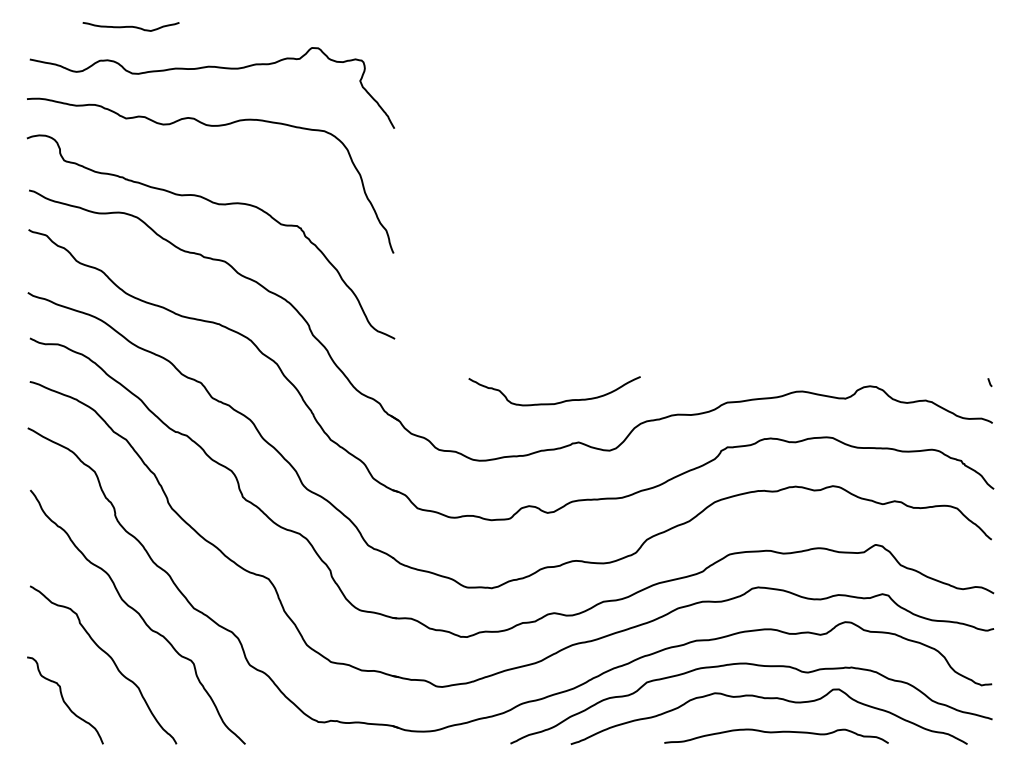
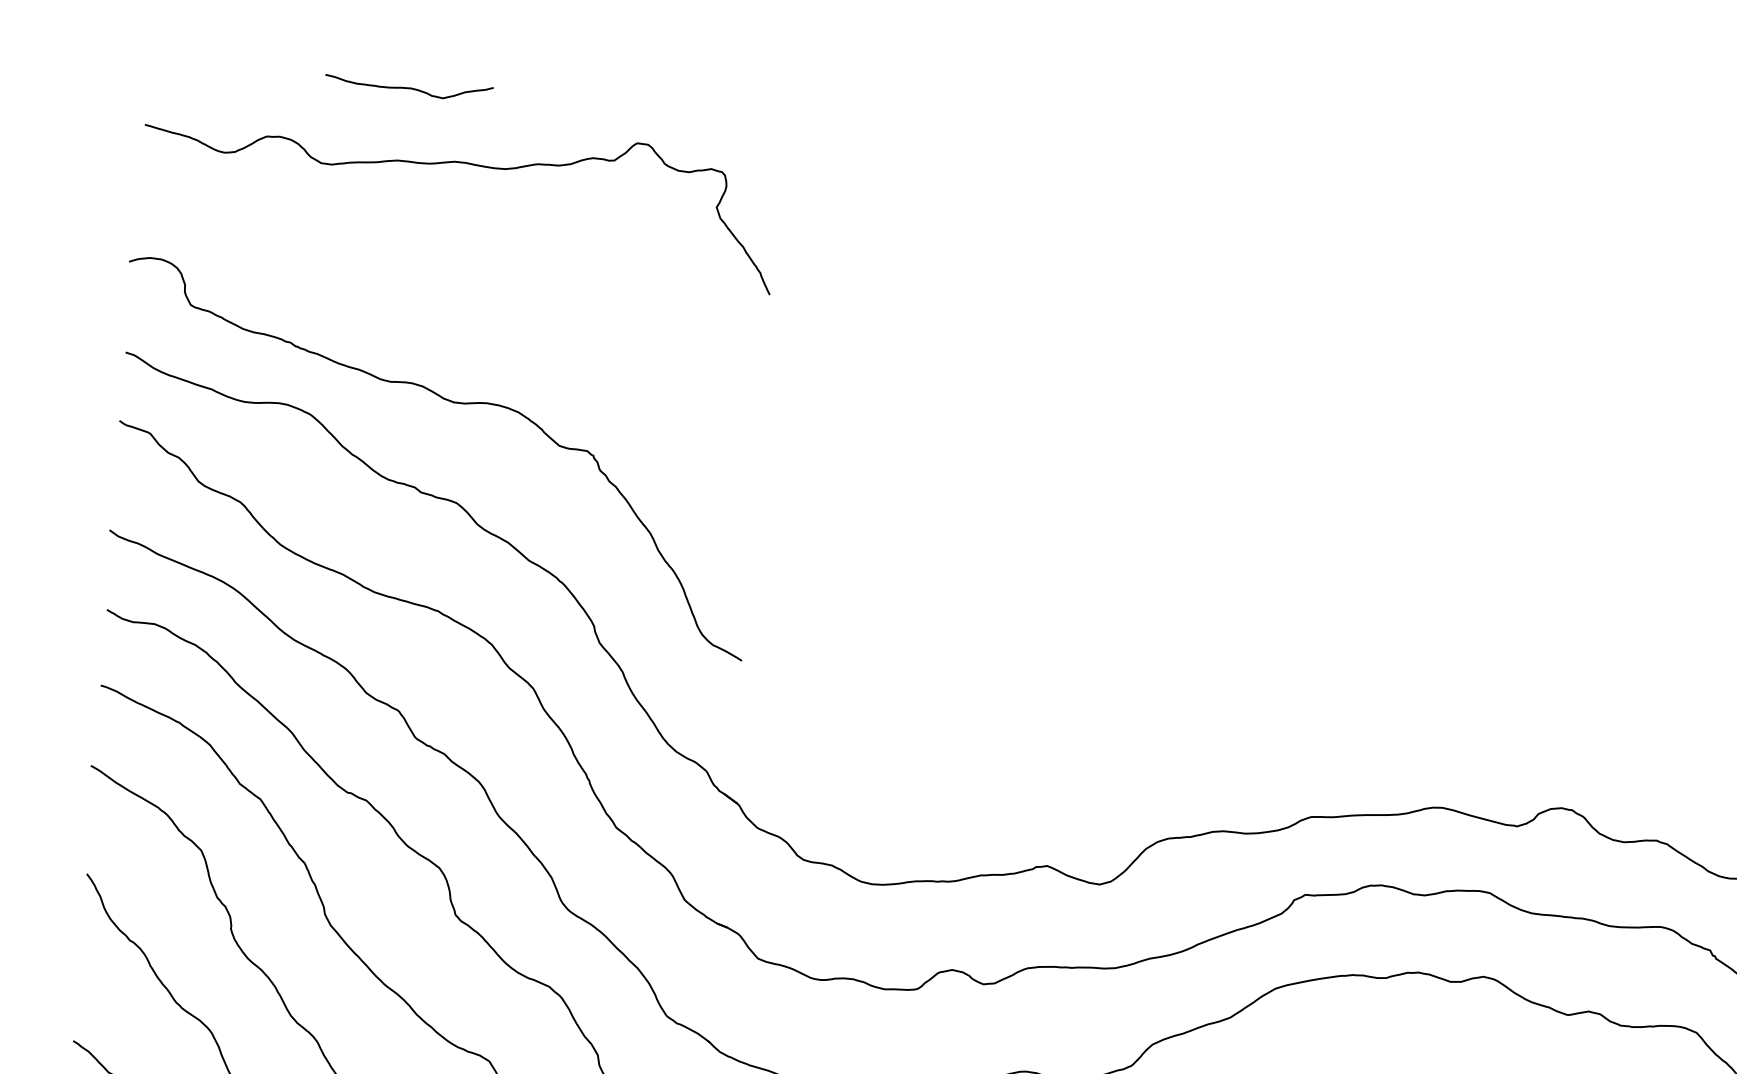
curve: (130, 26) -> (408, 87), moved
curve: (210, 126) -> (450, 266), removed
curve: (555, 402) -> (1012, 793), removed

